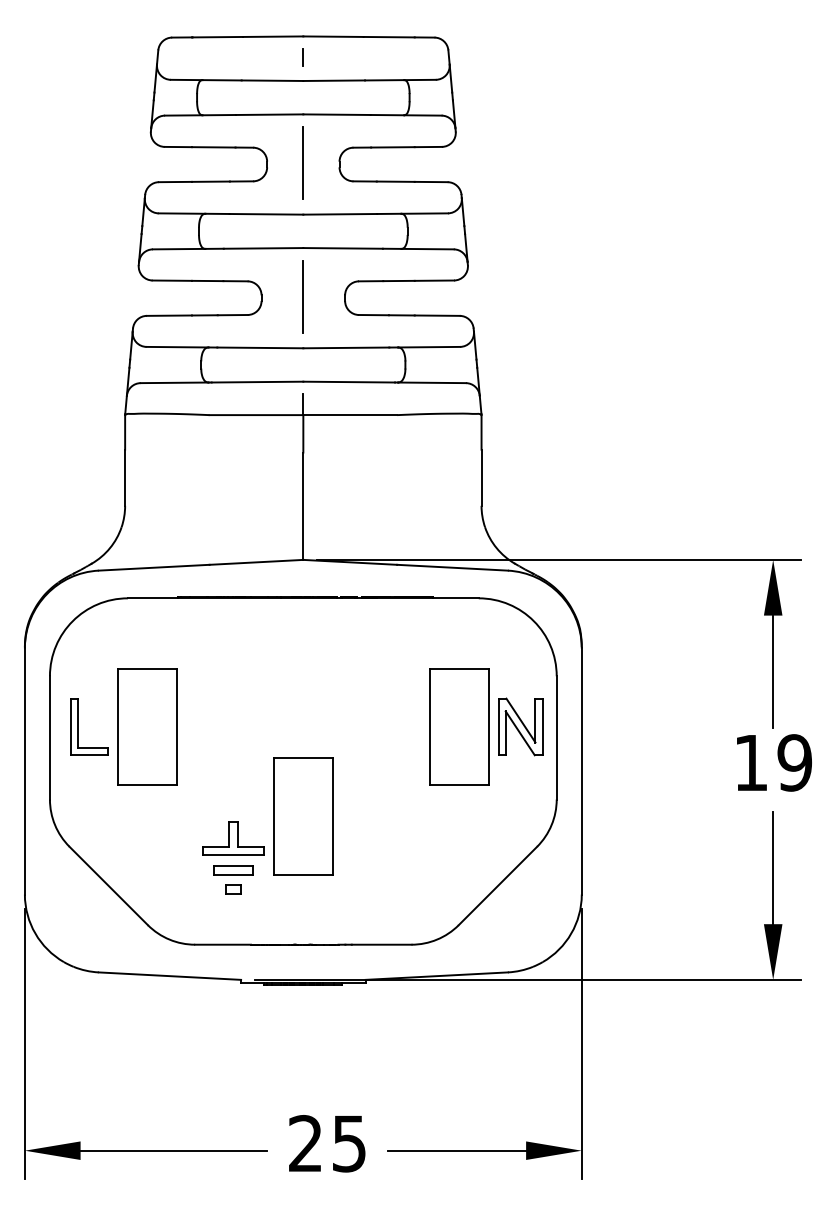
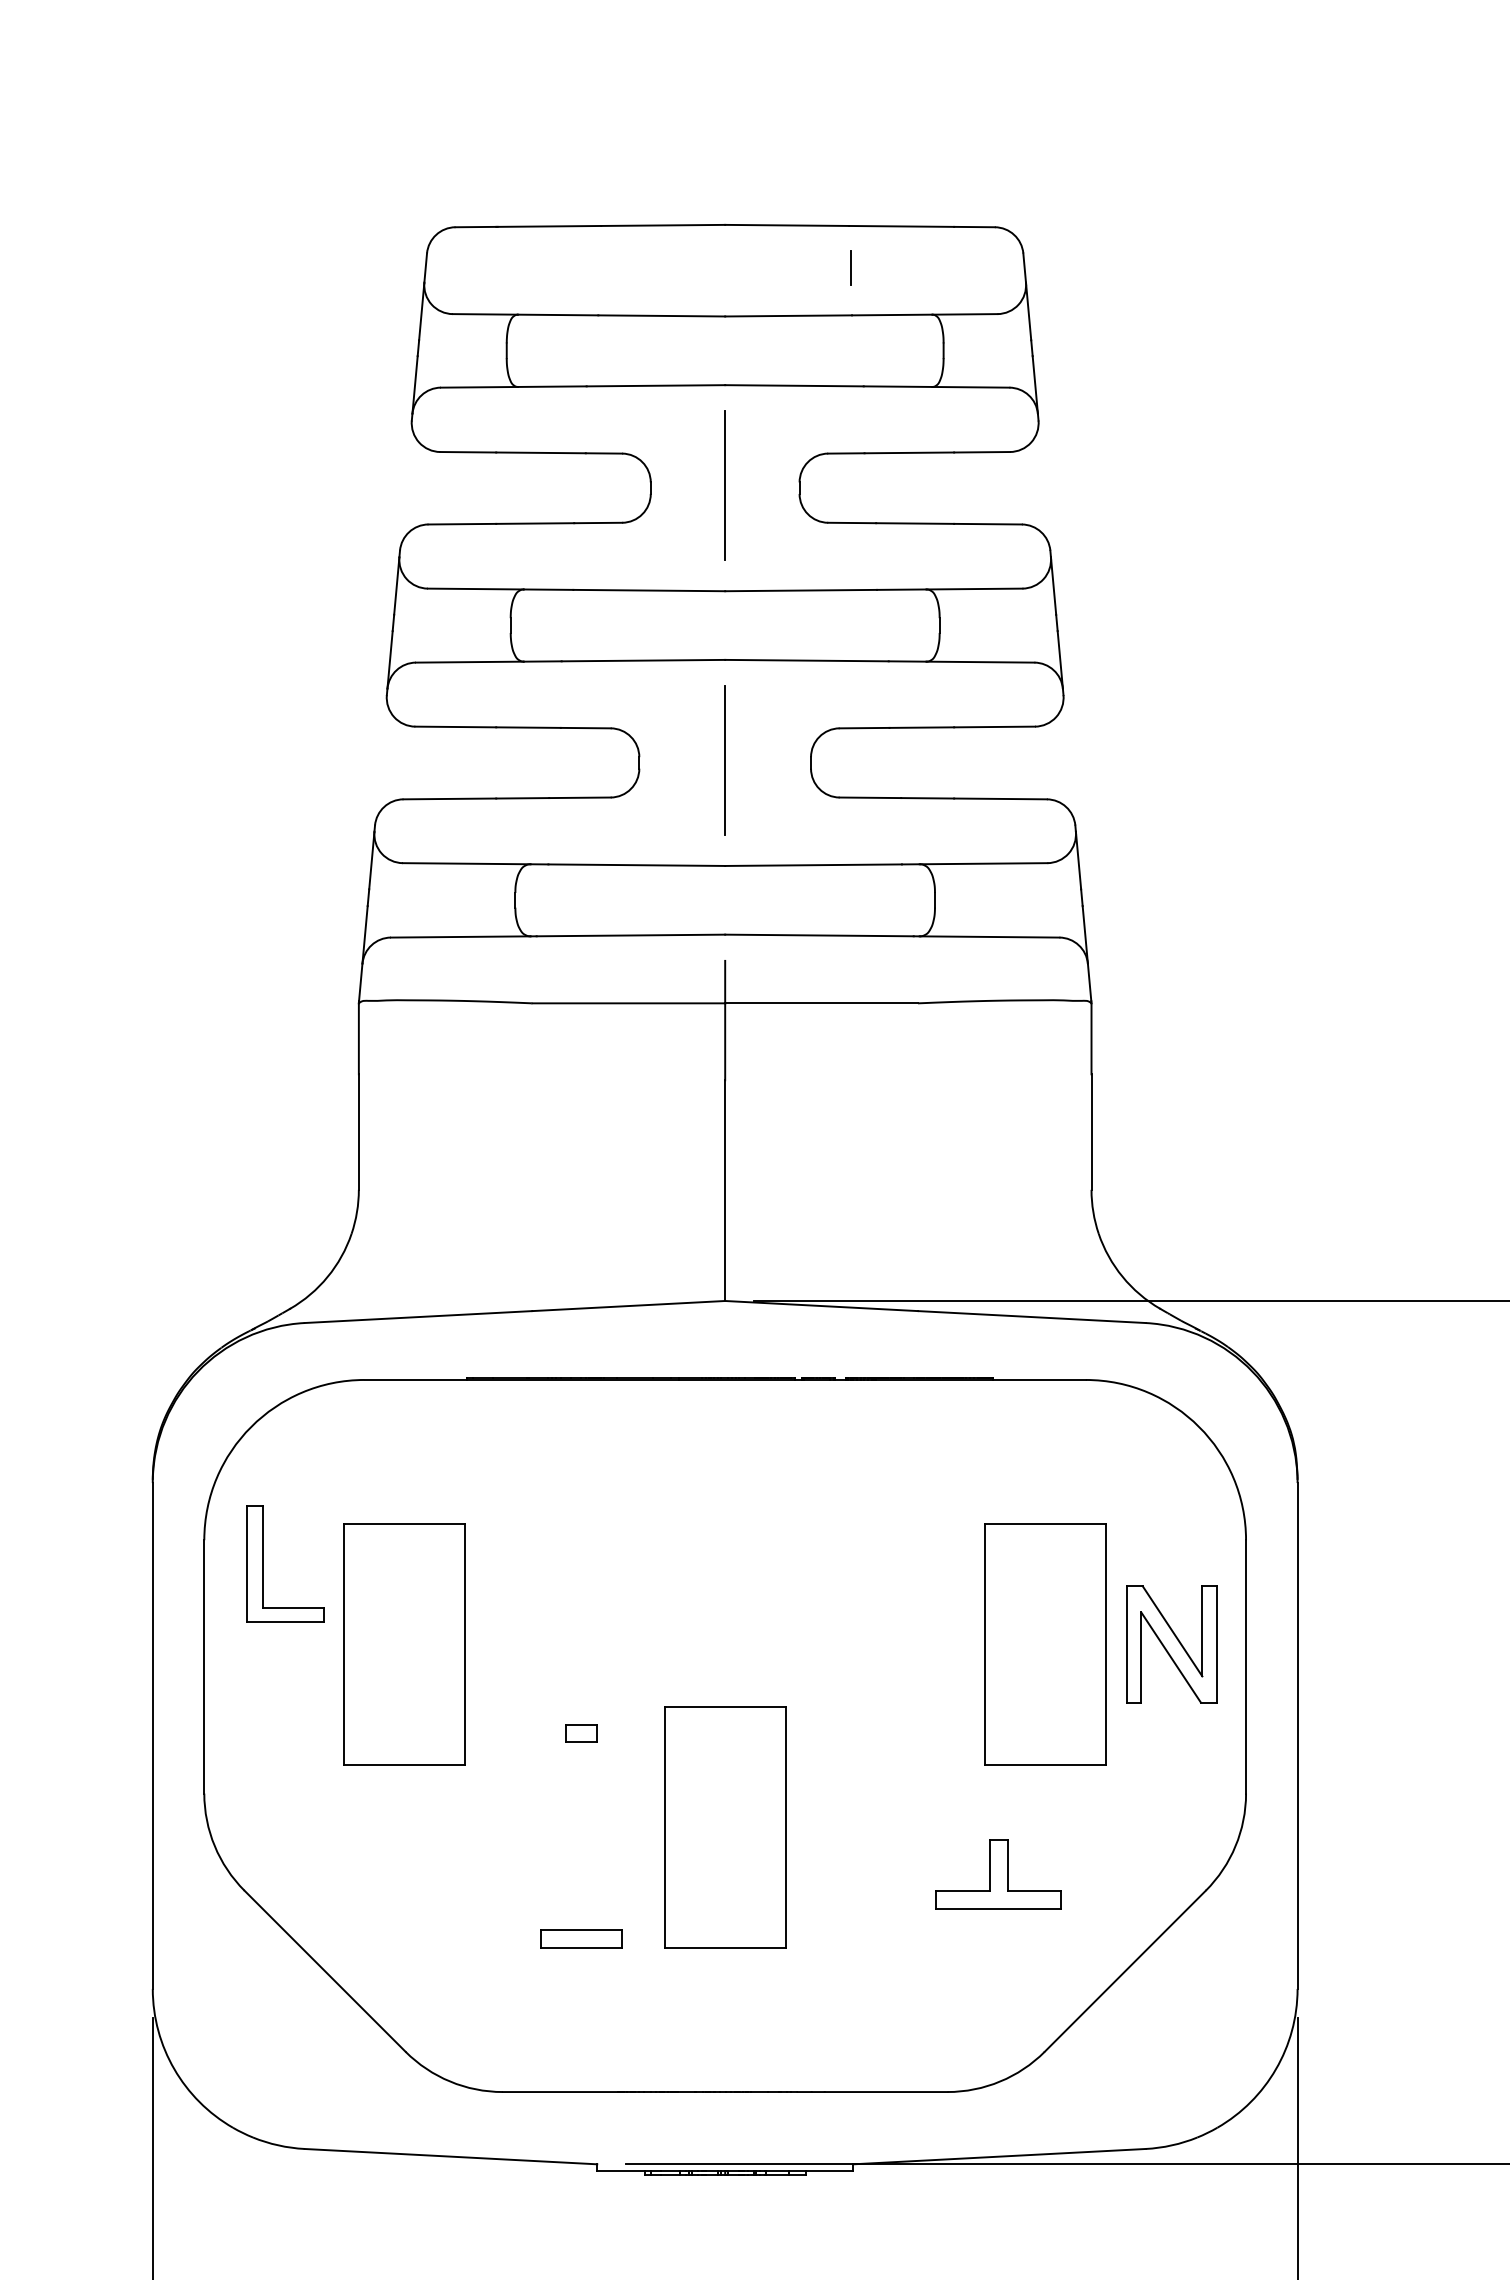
line: (302, 57) -> (848, 268), moved
part: (78, 726) -> (262, 1563), moved
part: (233, 838) -> (998, 1873), moved
part: (233, 889) -> (581, 1733), moved

